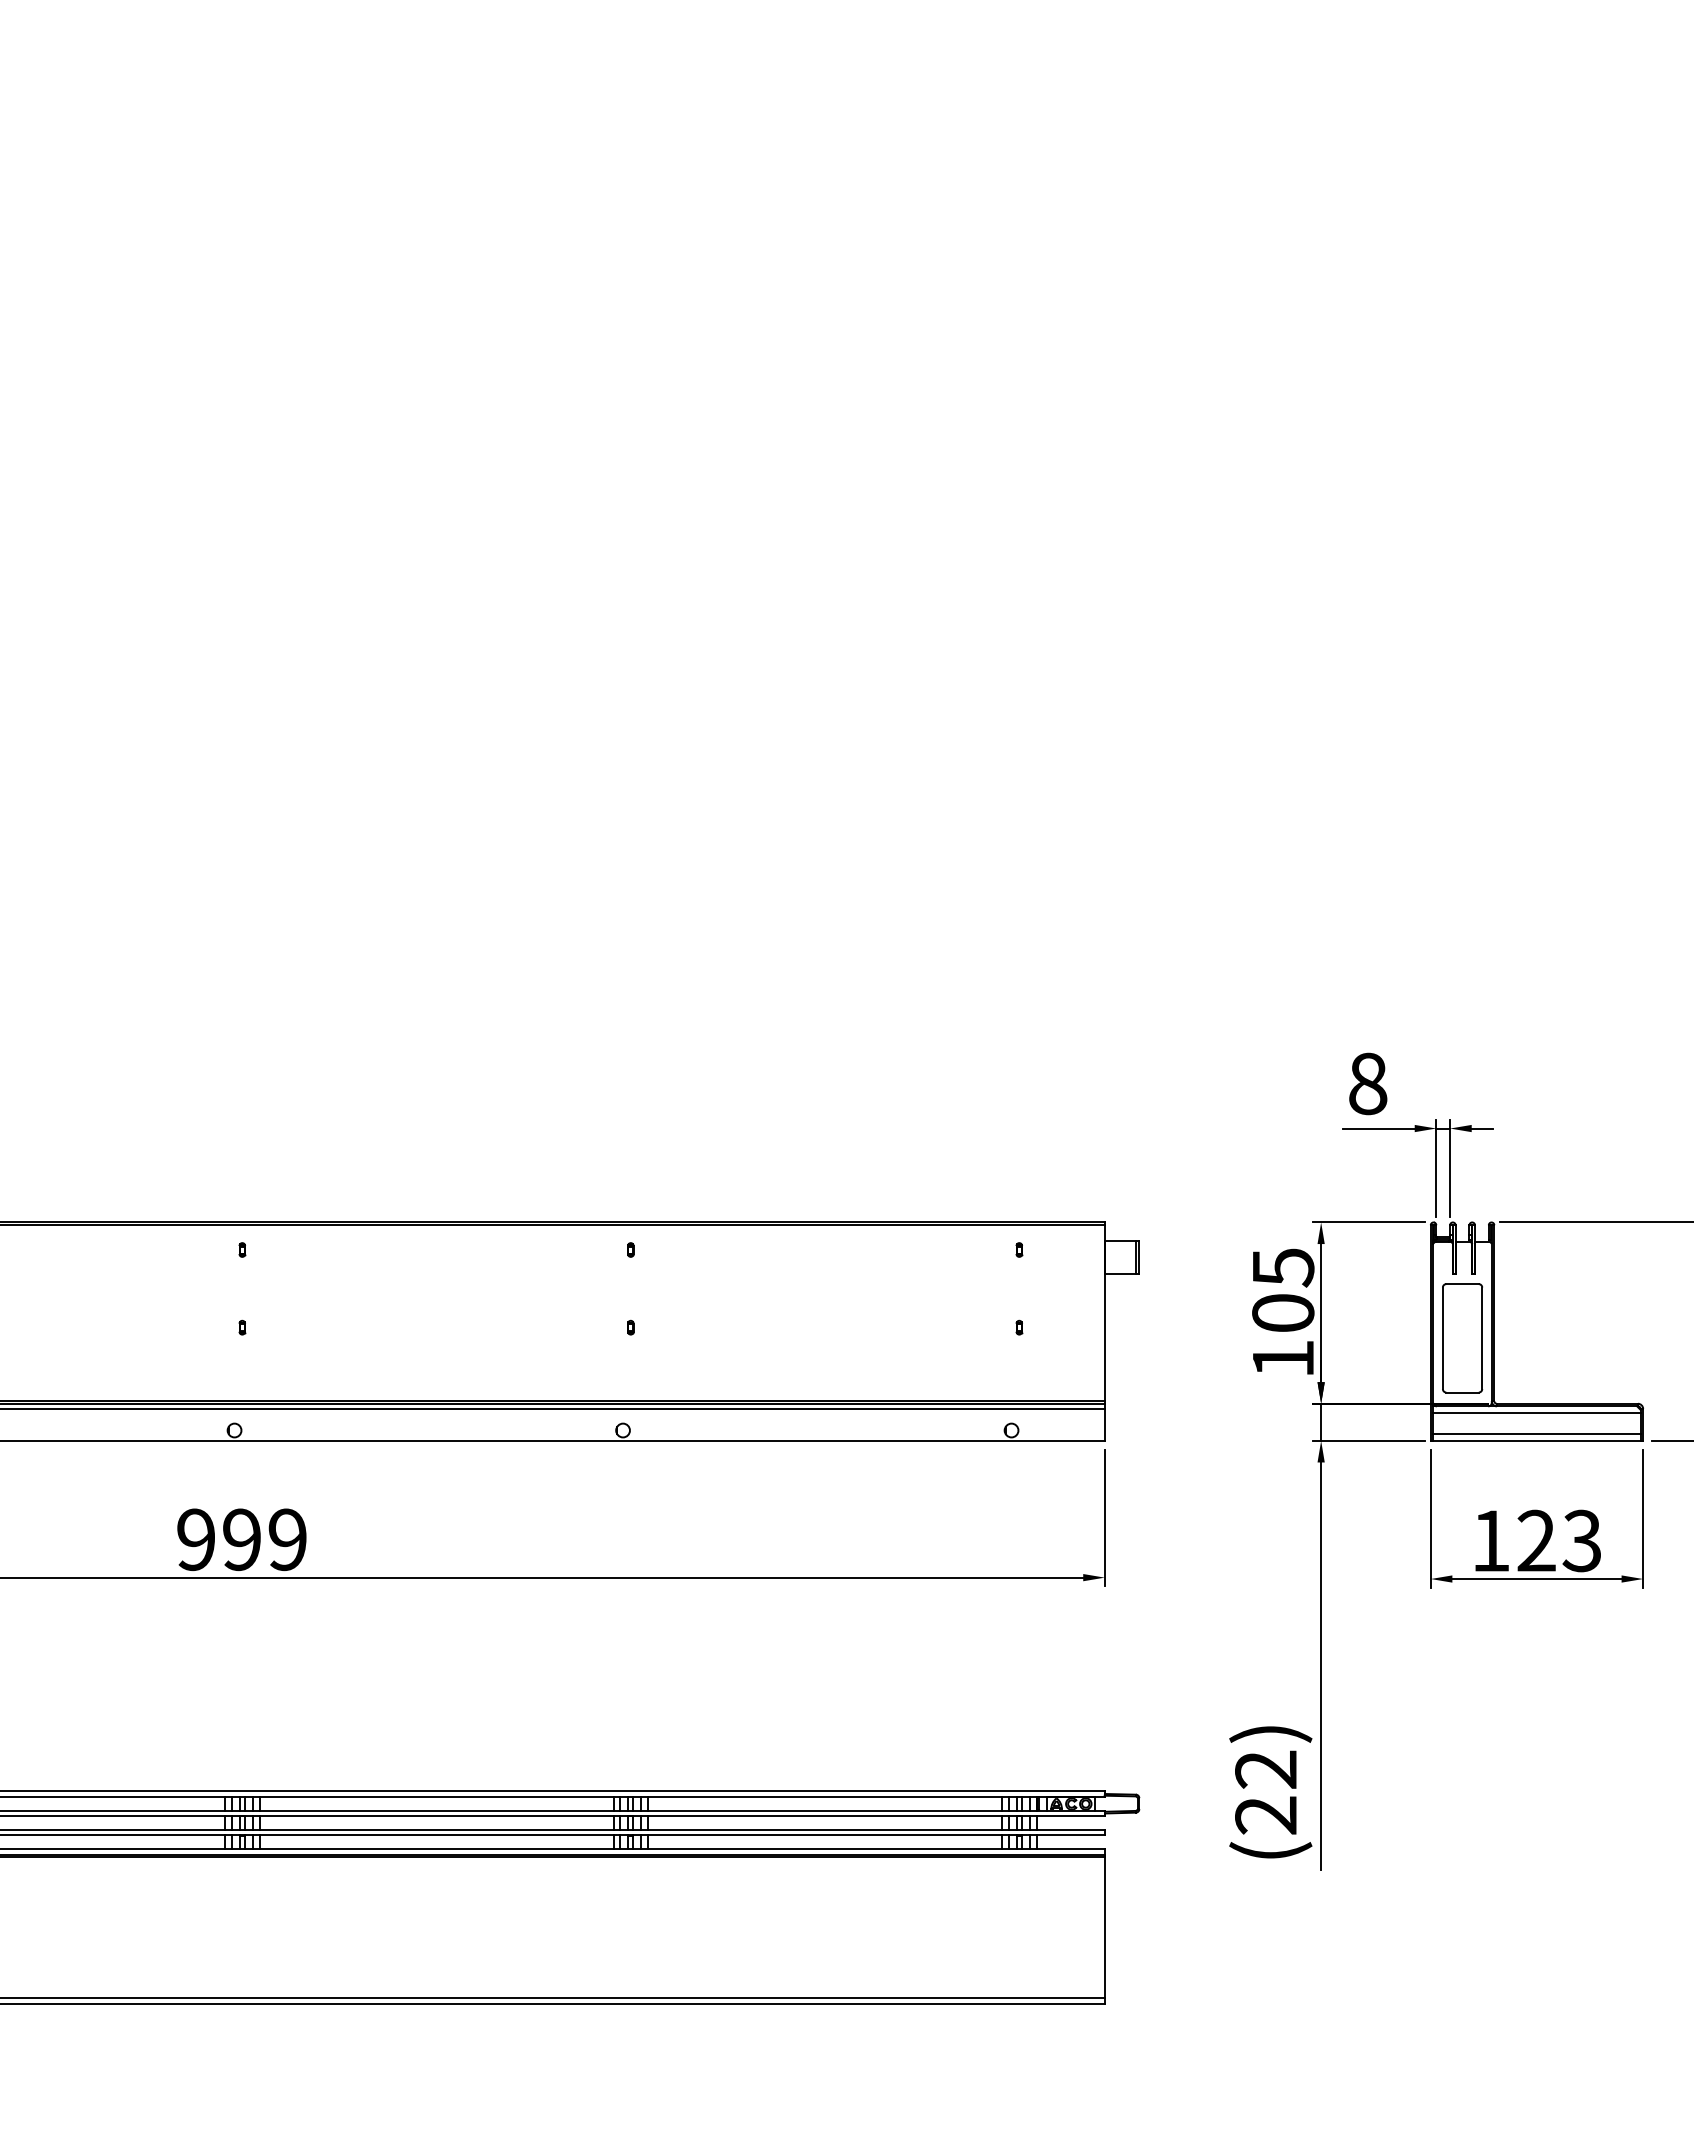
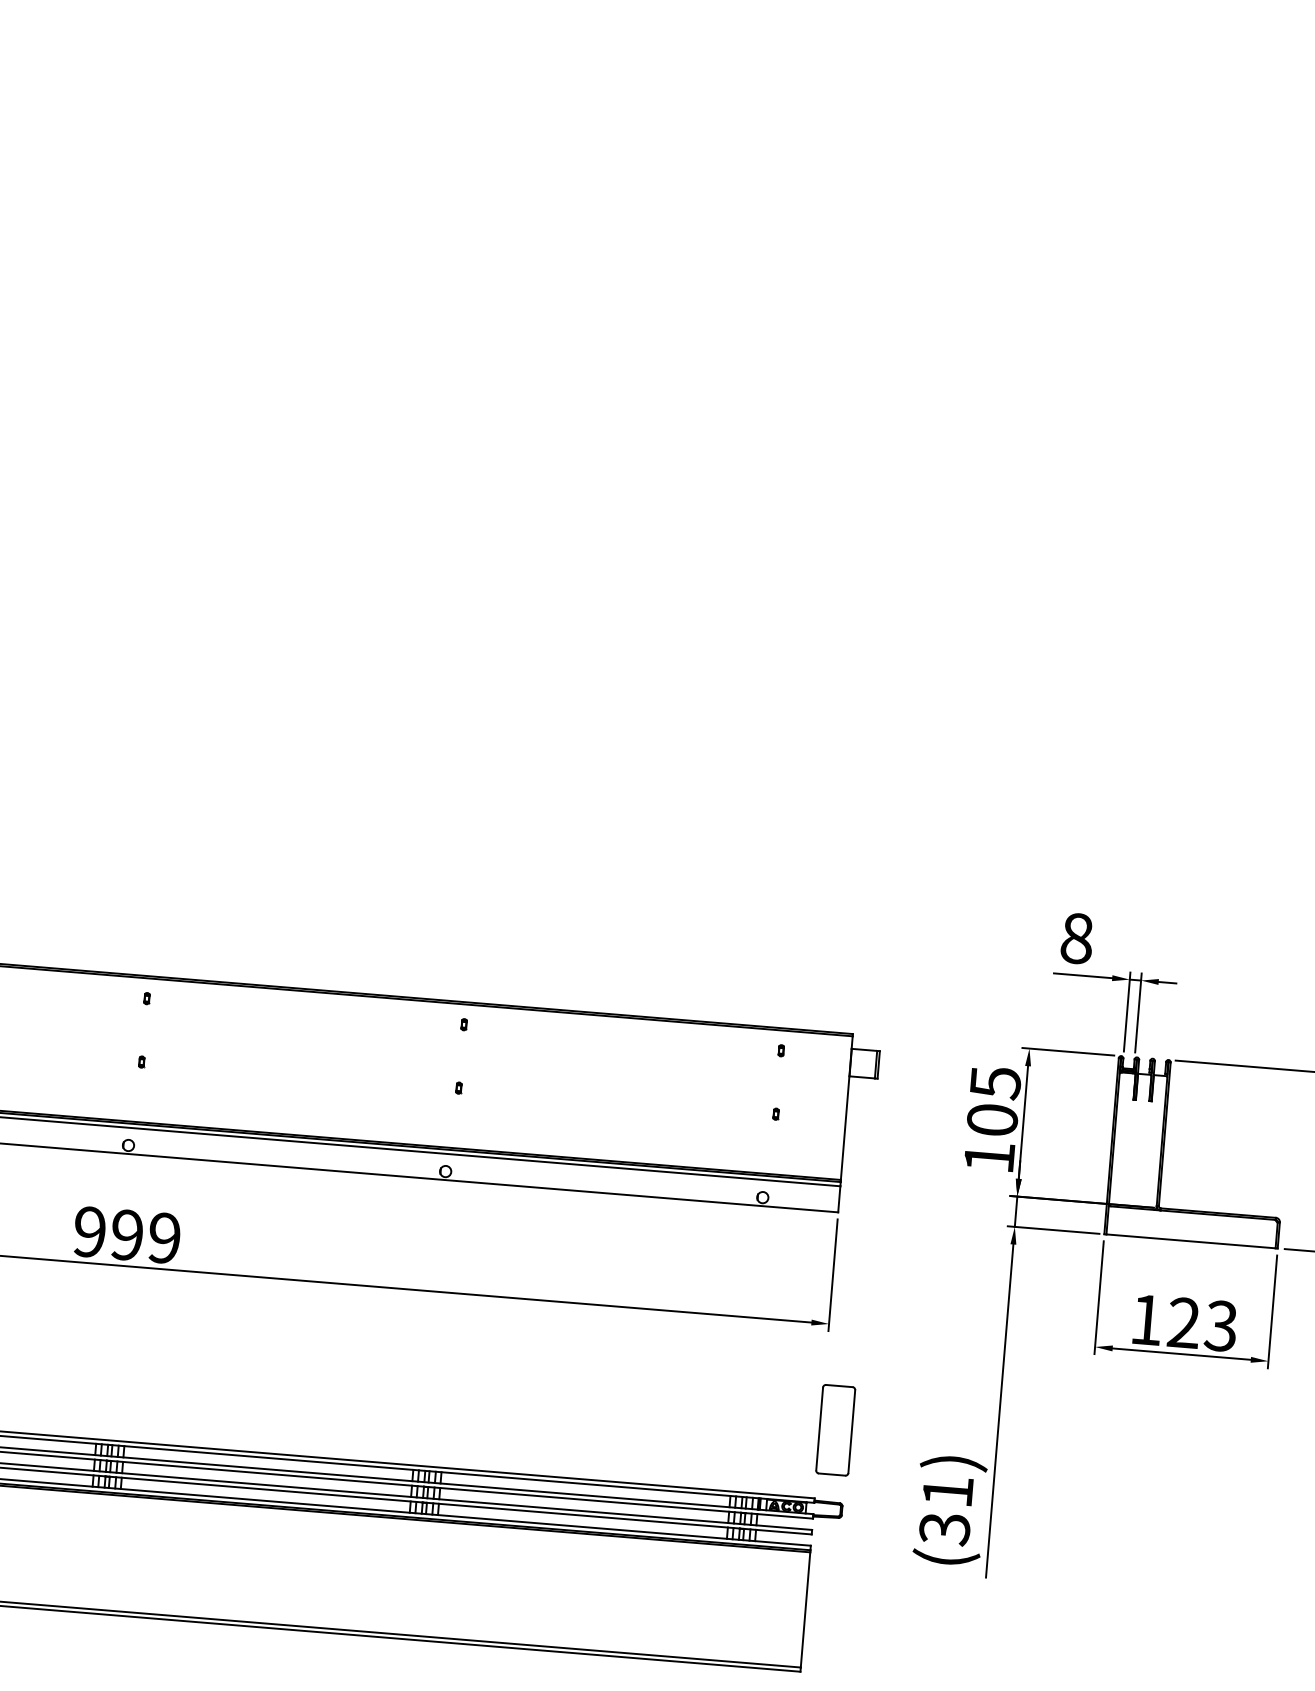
part: (1462, 1338) -> (835, 1430), moved
line: (1536, 1413) -> (1192, 1218), removed
line: (1536, 1433) -> (1191, 1235), removed
text: (1266, 1792) -> (946, 1510), (22) -> (31)

